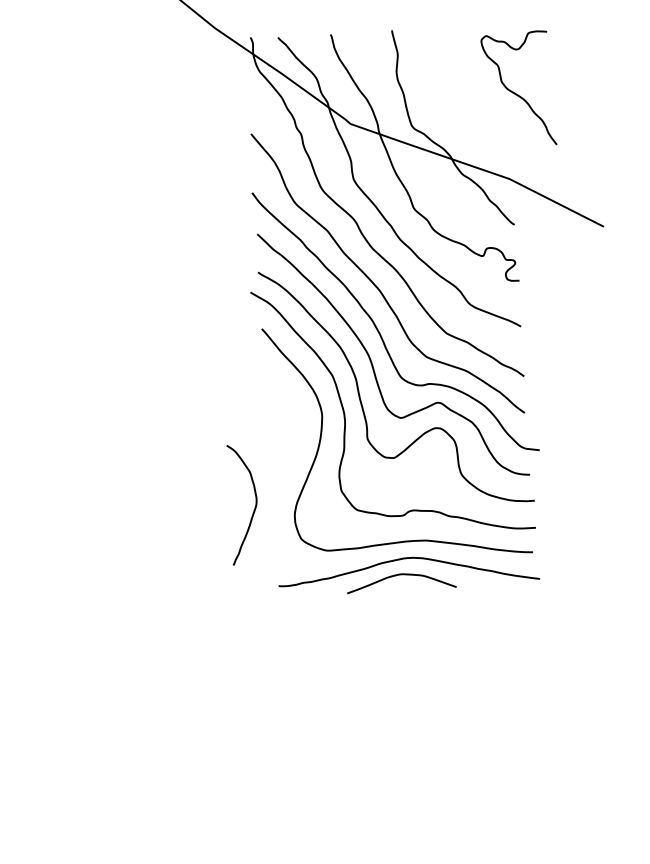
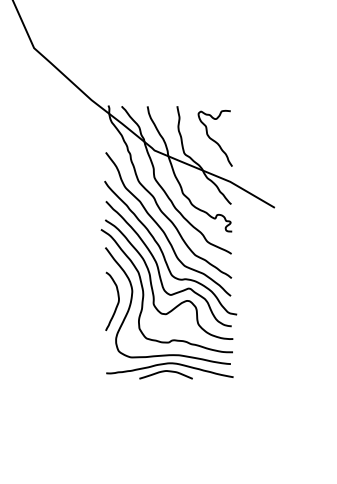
curve: (512, 89) -> (212, 138), moved
curve: (253, 503) -> (117, 301), moved

